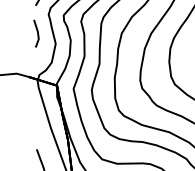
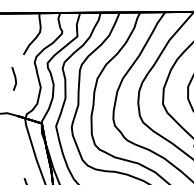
line: (36, 33) -> (14, 78), moved

